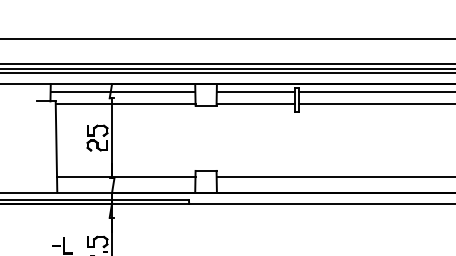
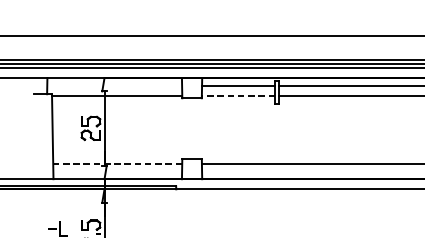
line: (122, 92) -> (114, 85), removed
line: (255, 103) -> (238, 96), solid -> dashed
line: (125, 176) -> (117, 164), solid -> dashed

